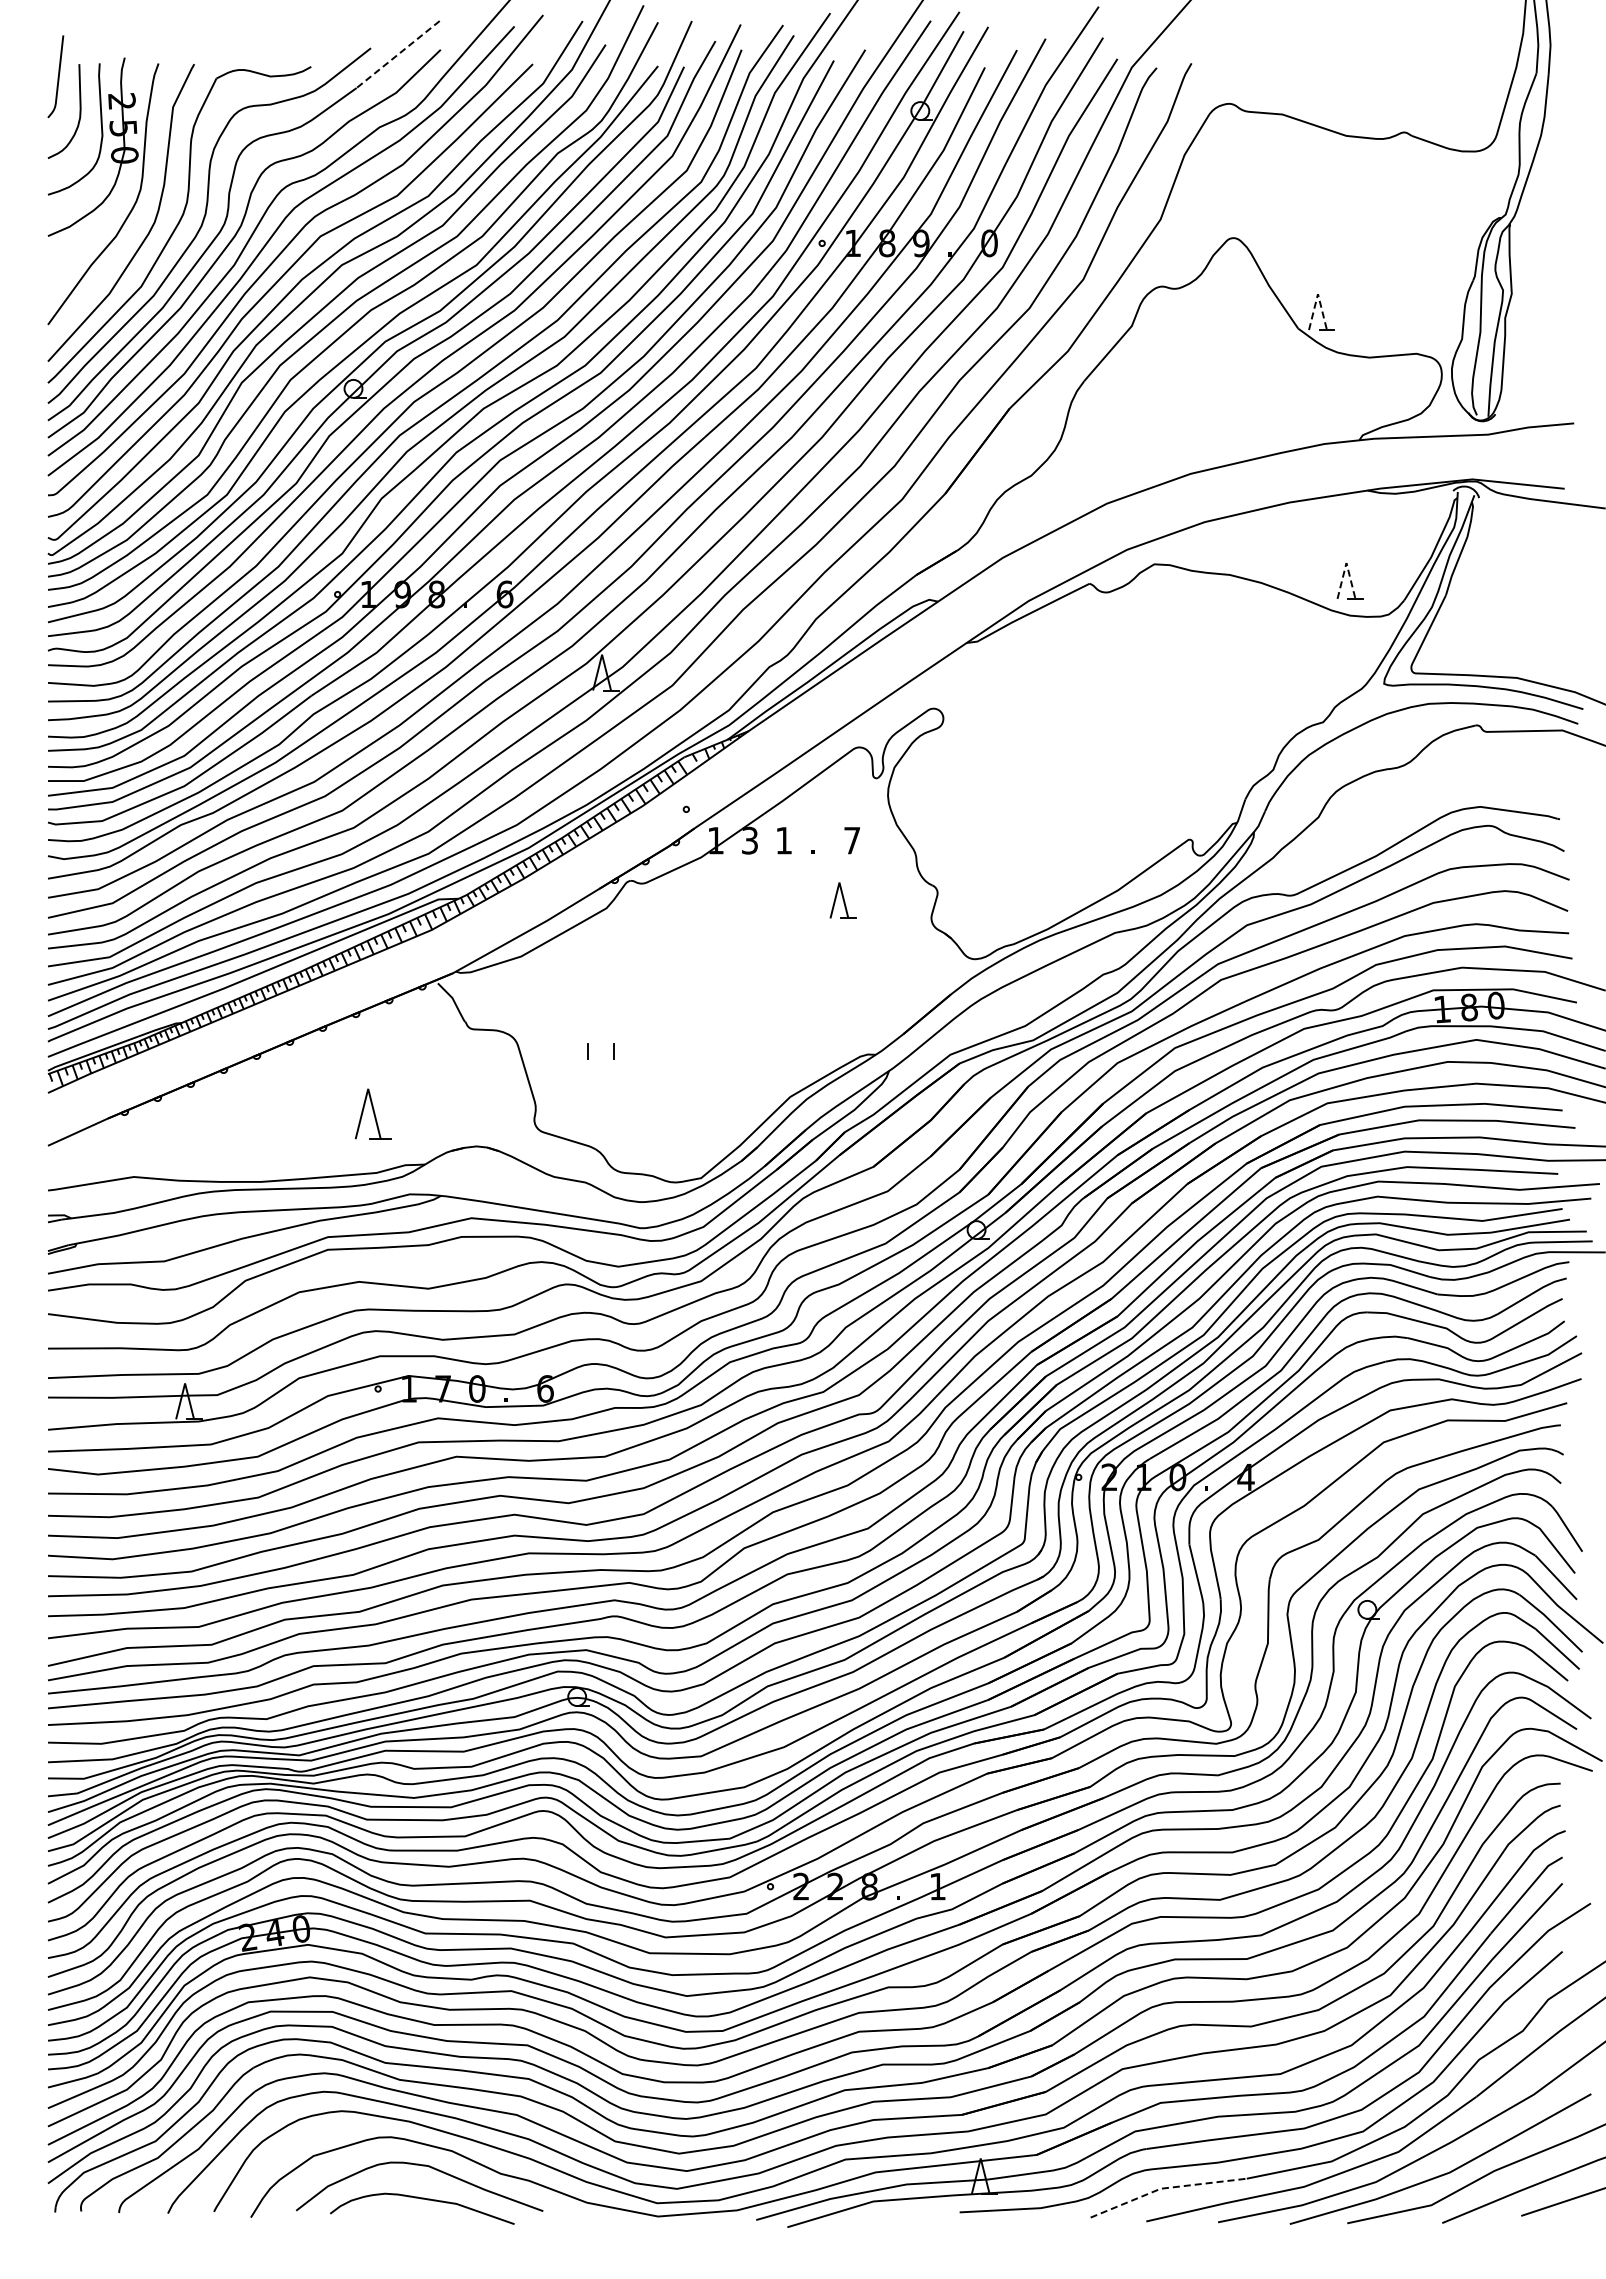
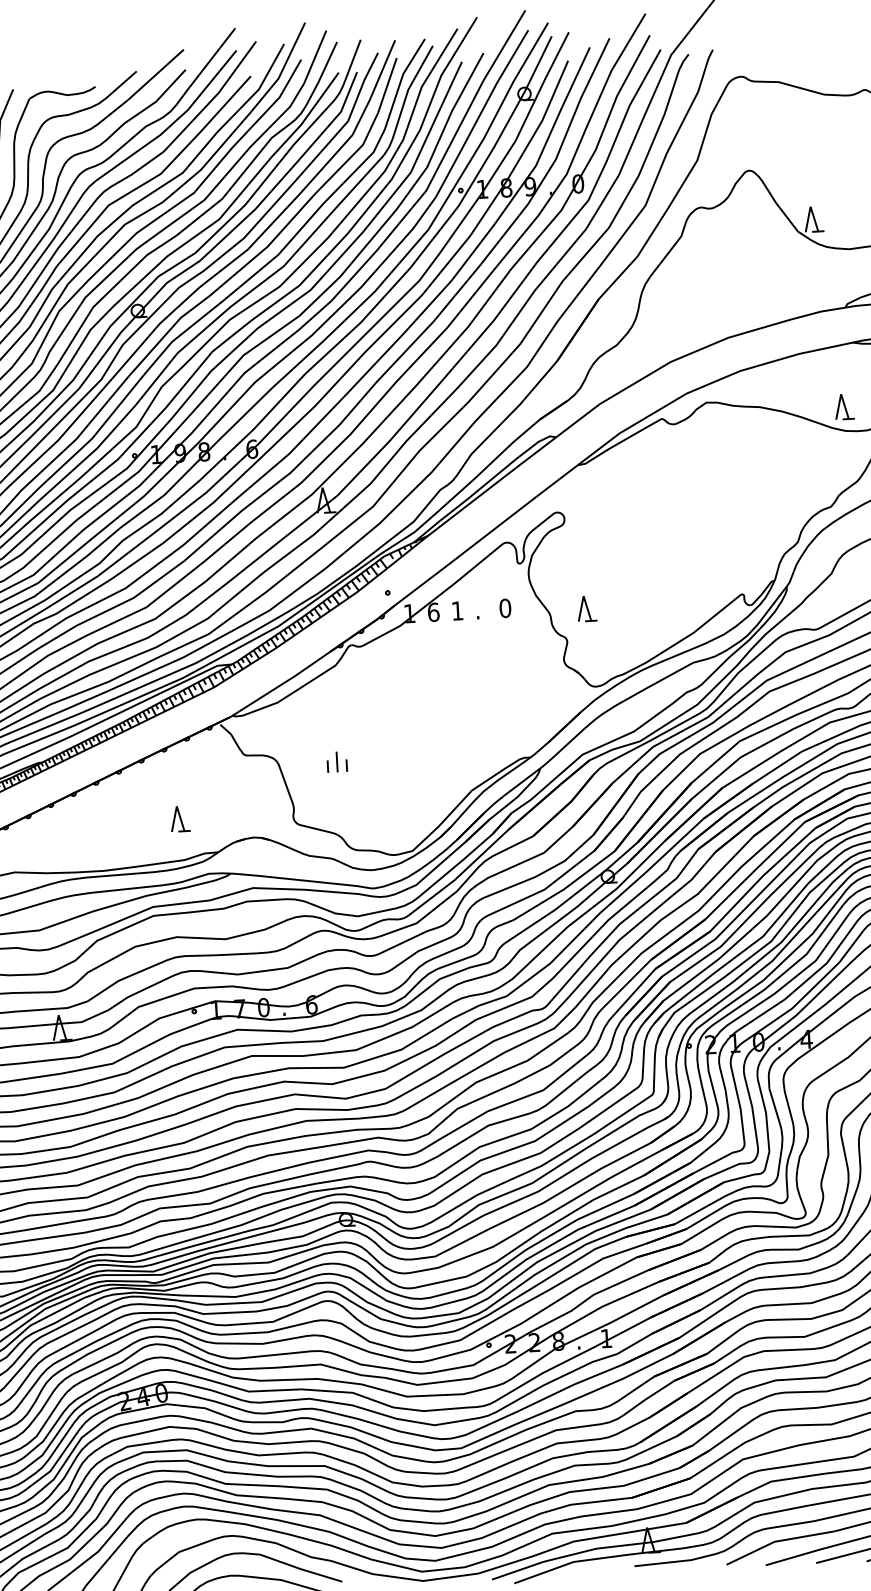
line: (397, 54) -> (155, 74), dashed -> solid
line: (1317, 294) -> (810, 207), dashed -> solid
line: (1346, 563) -> (841, 394), dashed -> solid
text: (749, 840) -> (433, 612), 3 -> 6
text: (852, 840) -> (505, 608), 7 -> 0
part: (842, 900) -> (586, 608), moved
line: (600, 1045) -> (336, 761), added
part: (372, 1113) -> (179, 818), size x0.71
line: (1165, 2188) -> (777, 1541), dashed -> solid

